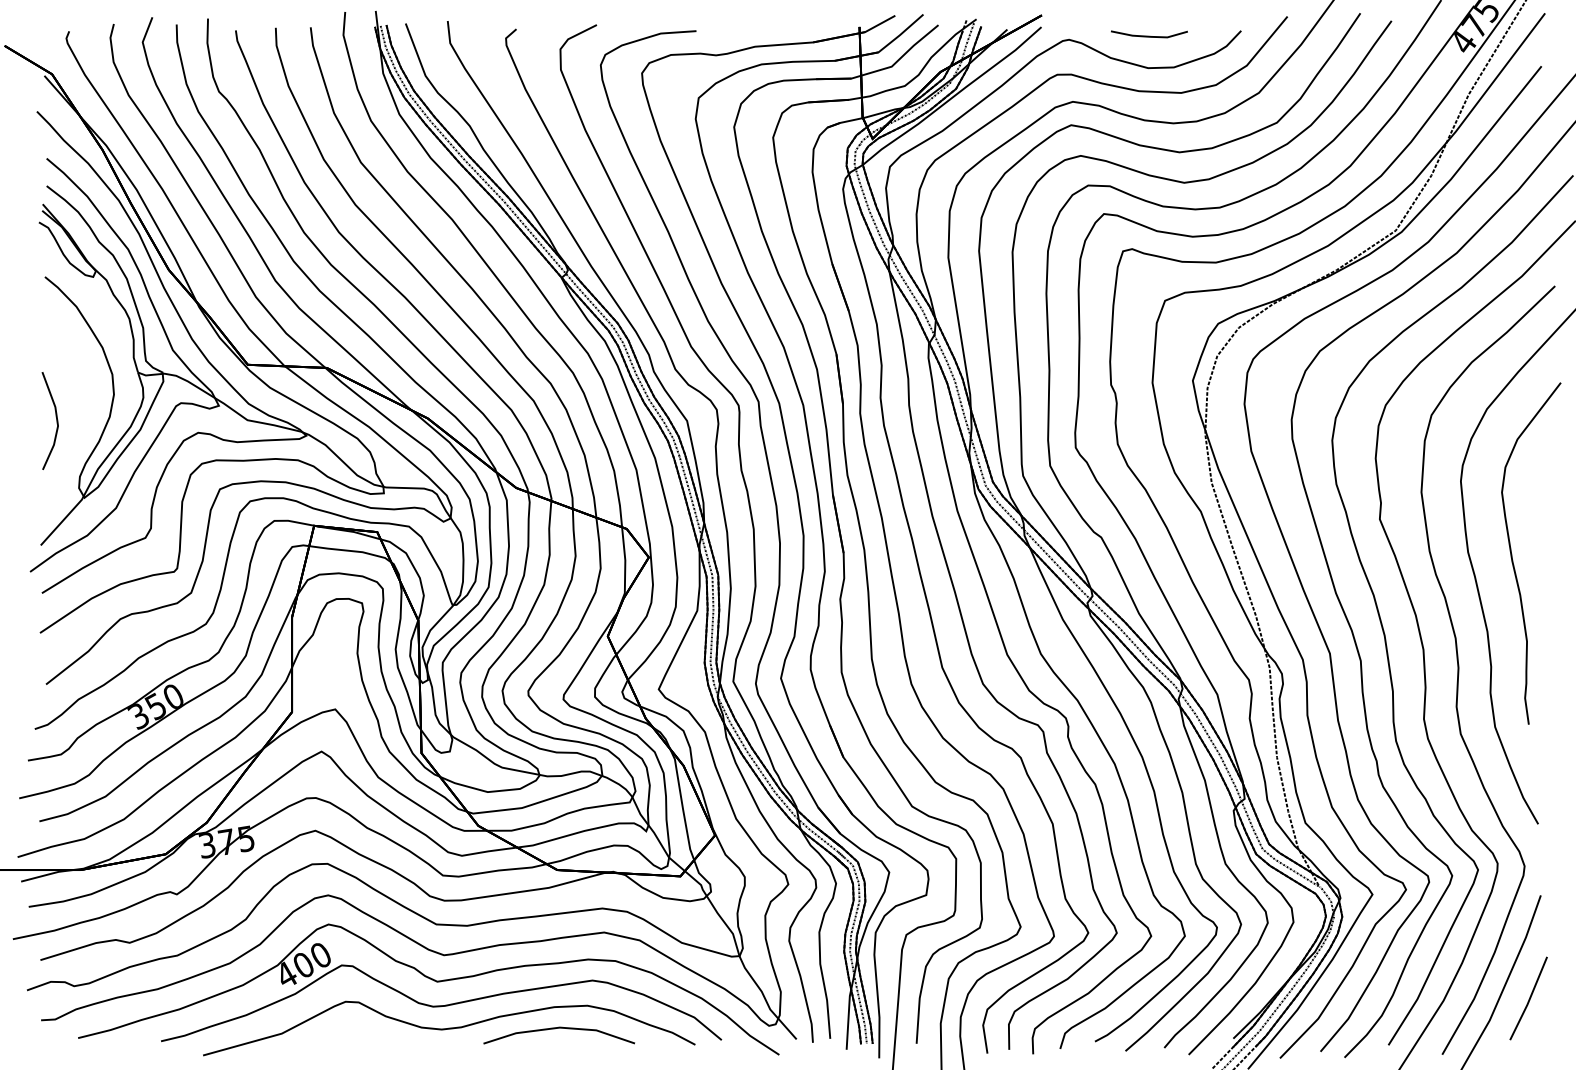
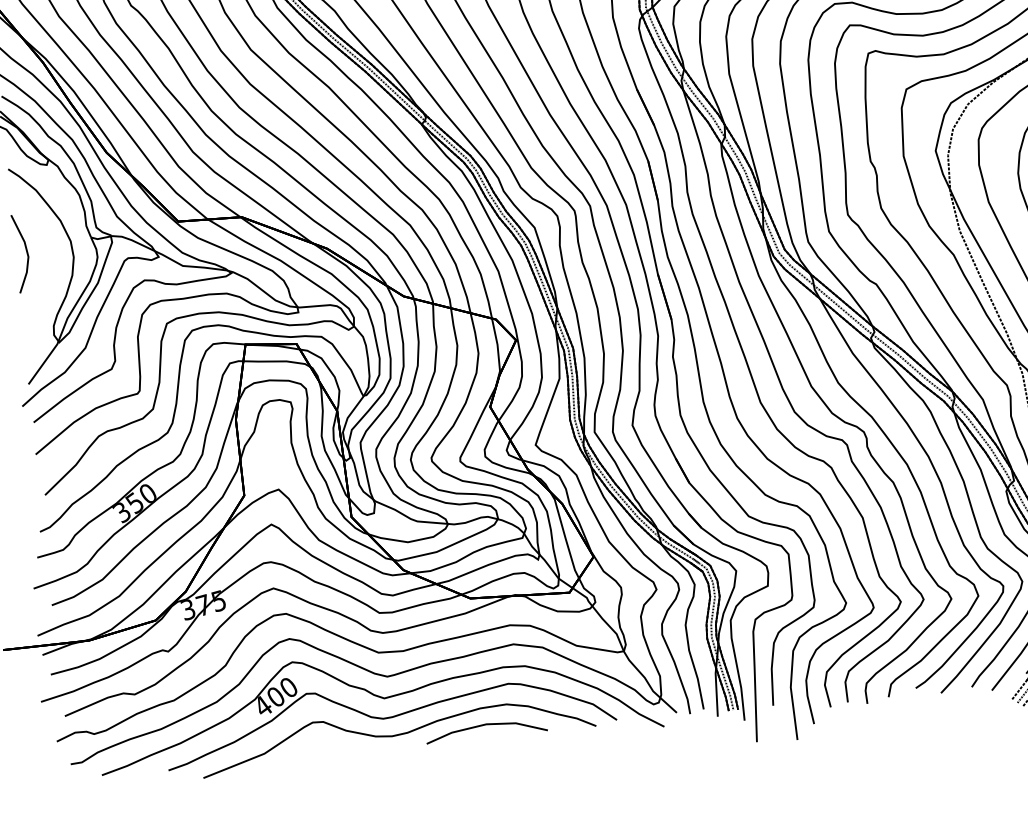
line: (56, 420) -> (26, 252), moved

